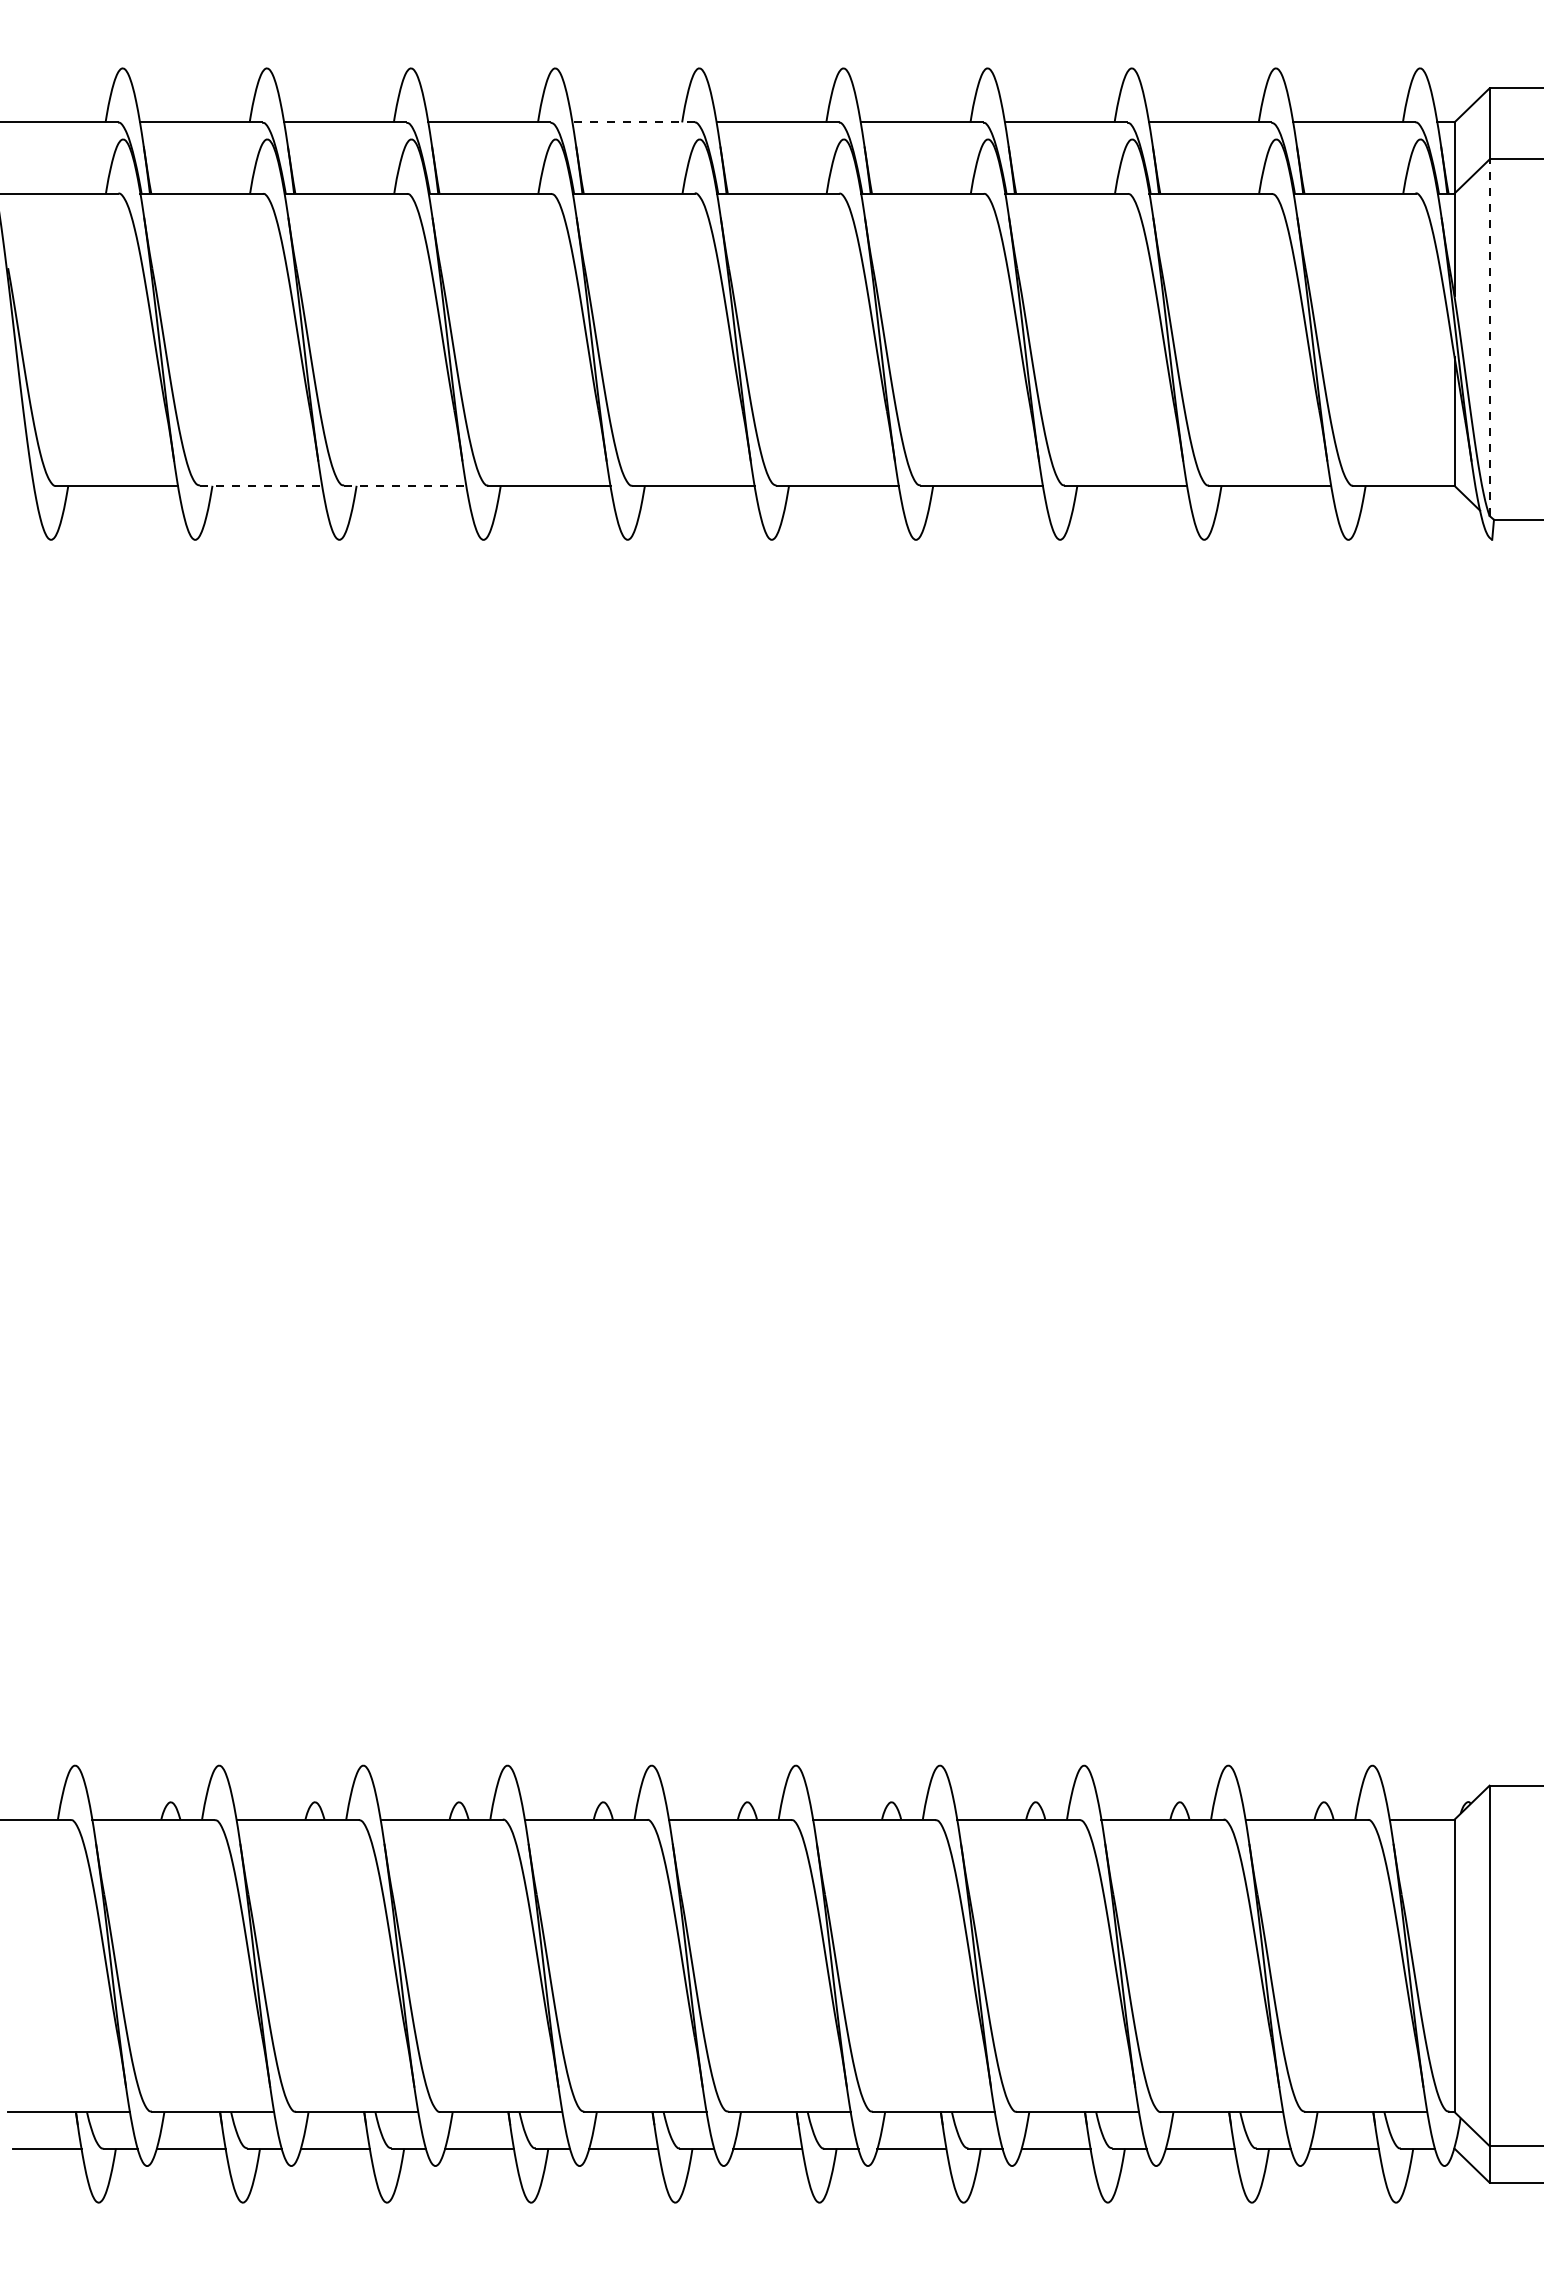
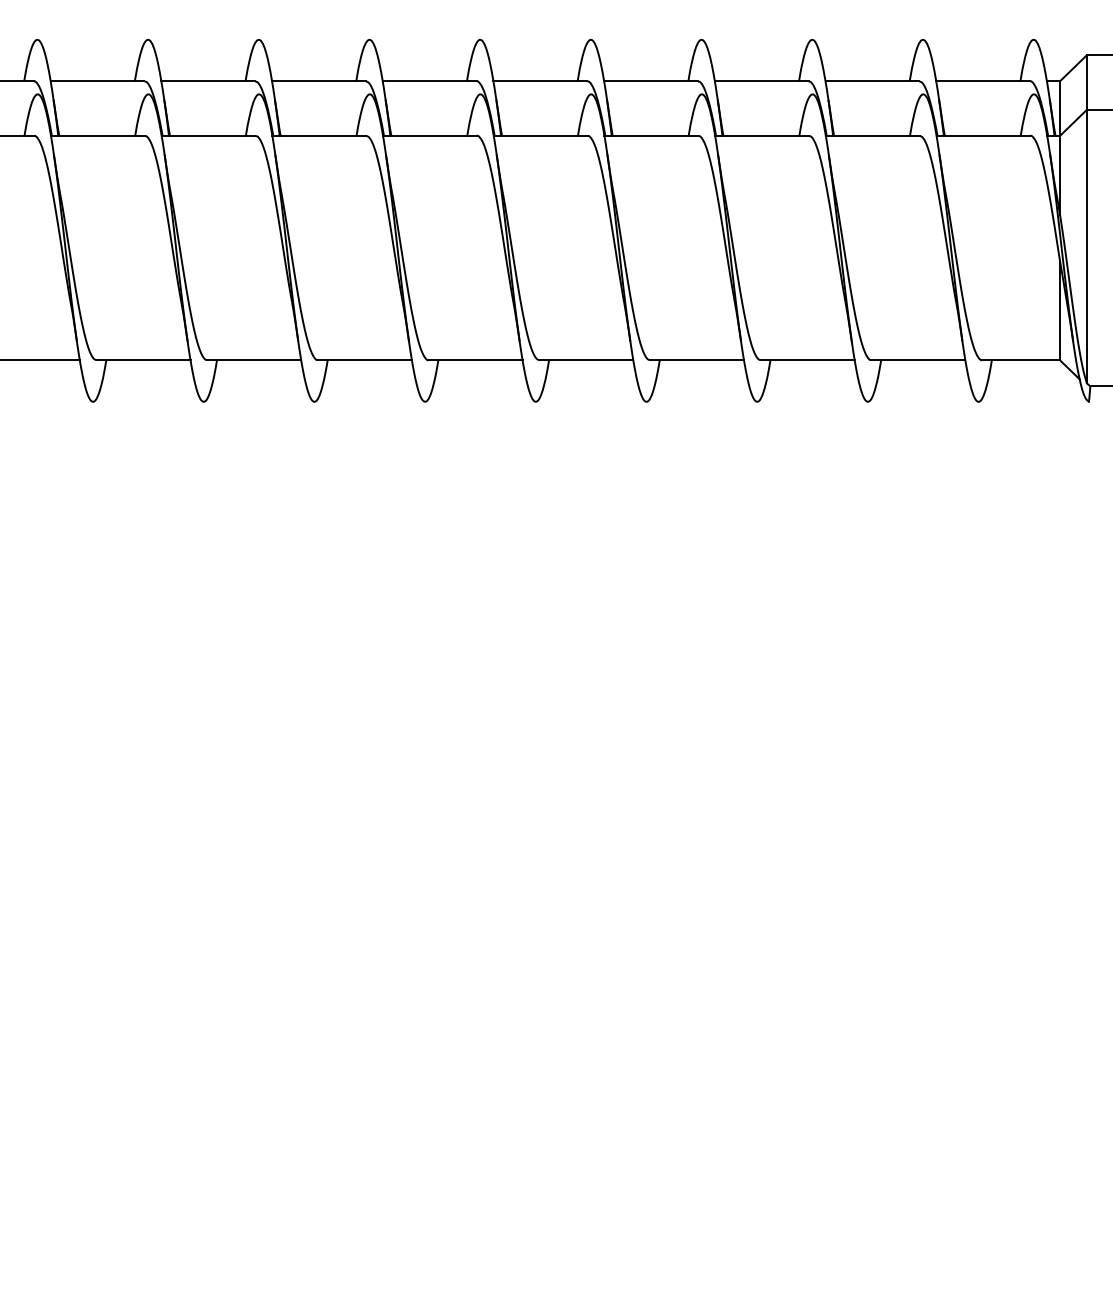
line: (633, 122) -> (429, 81), dashed -> solid
line: (1489, 337) -> (1086, 246), dashed -> solid
line: (261, 485) -> (143, 360), dashed -> solid
line: (405, 485) -> (254, 360), dashed -> solid

